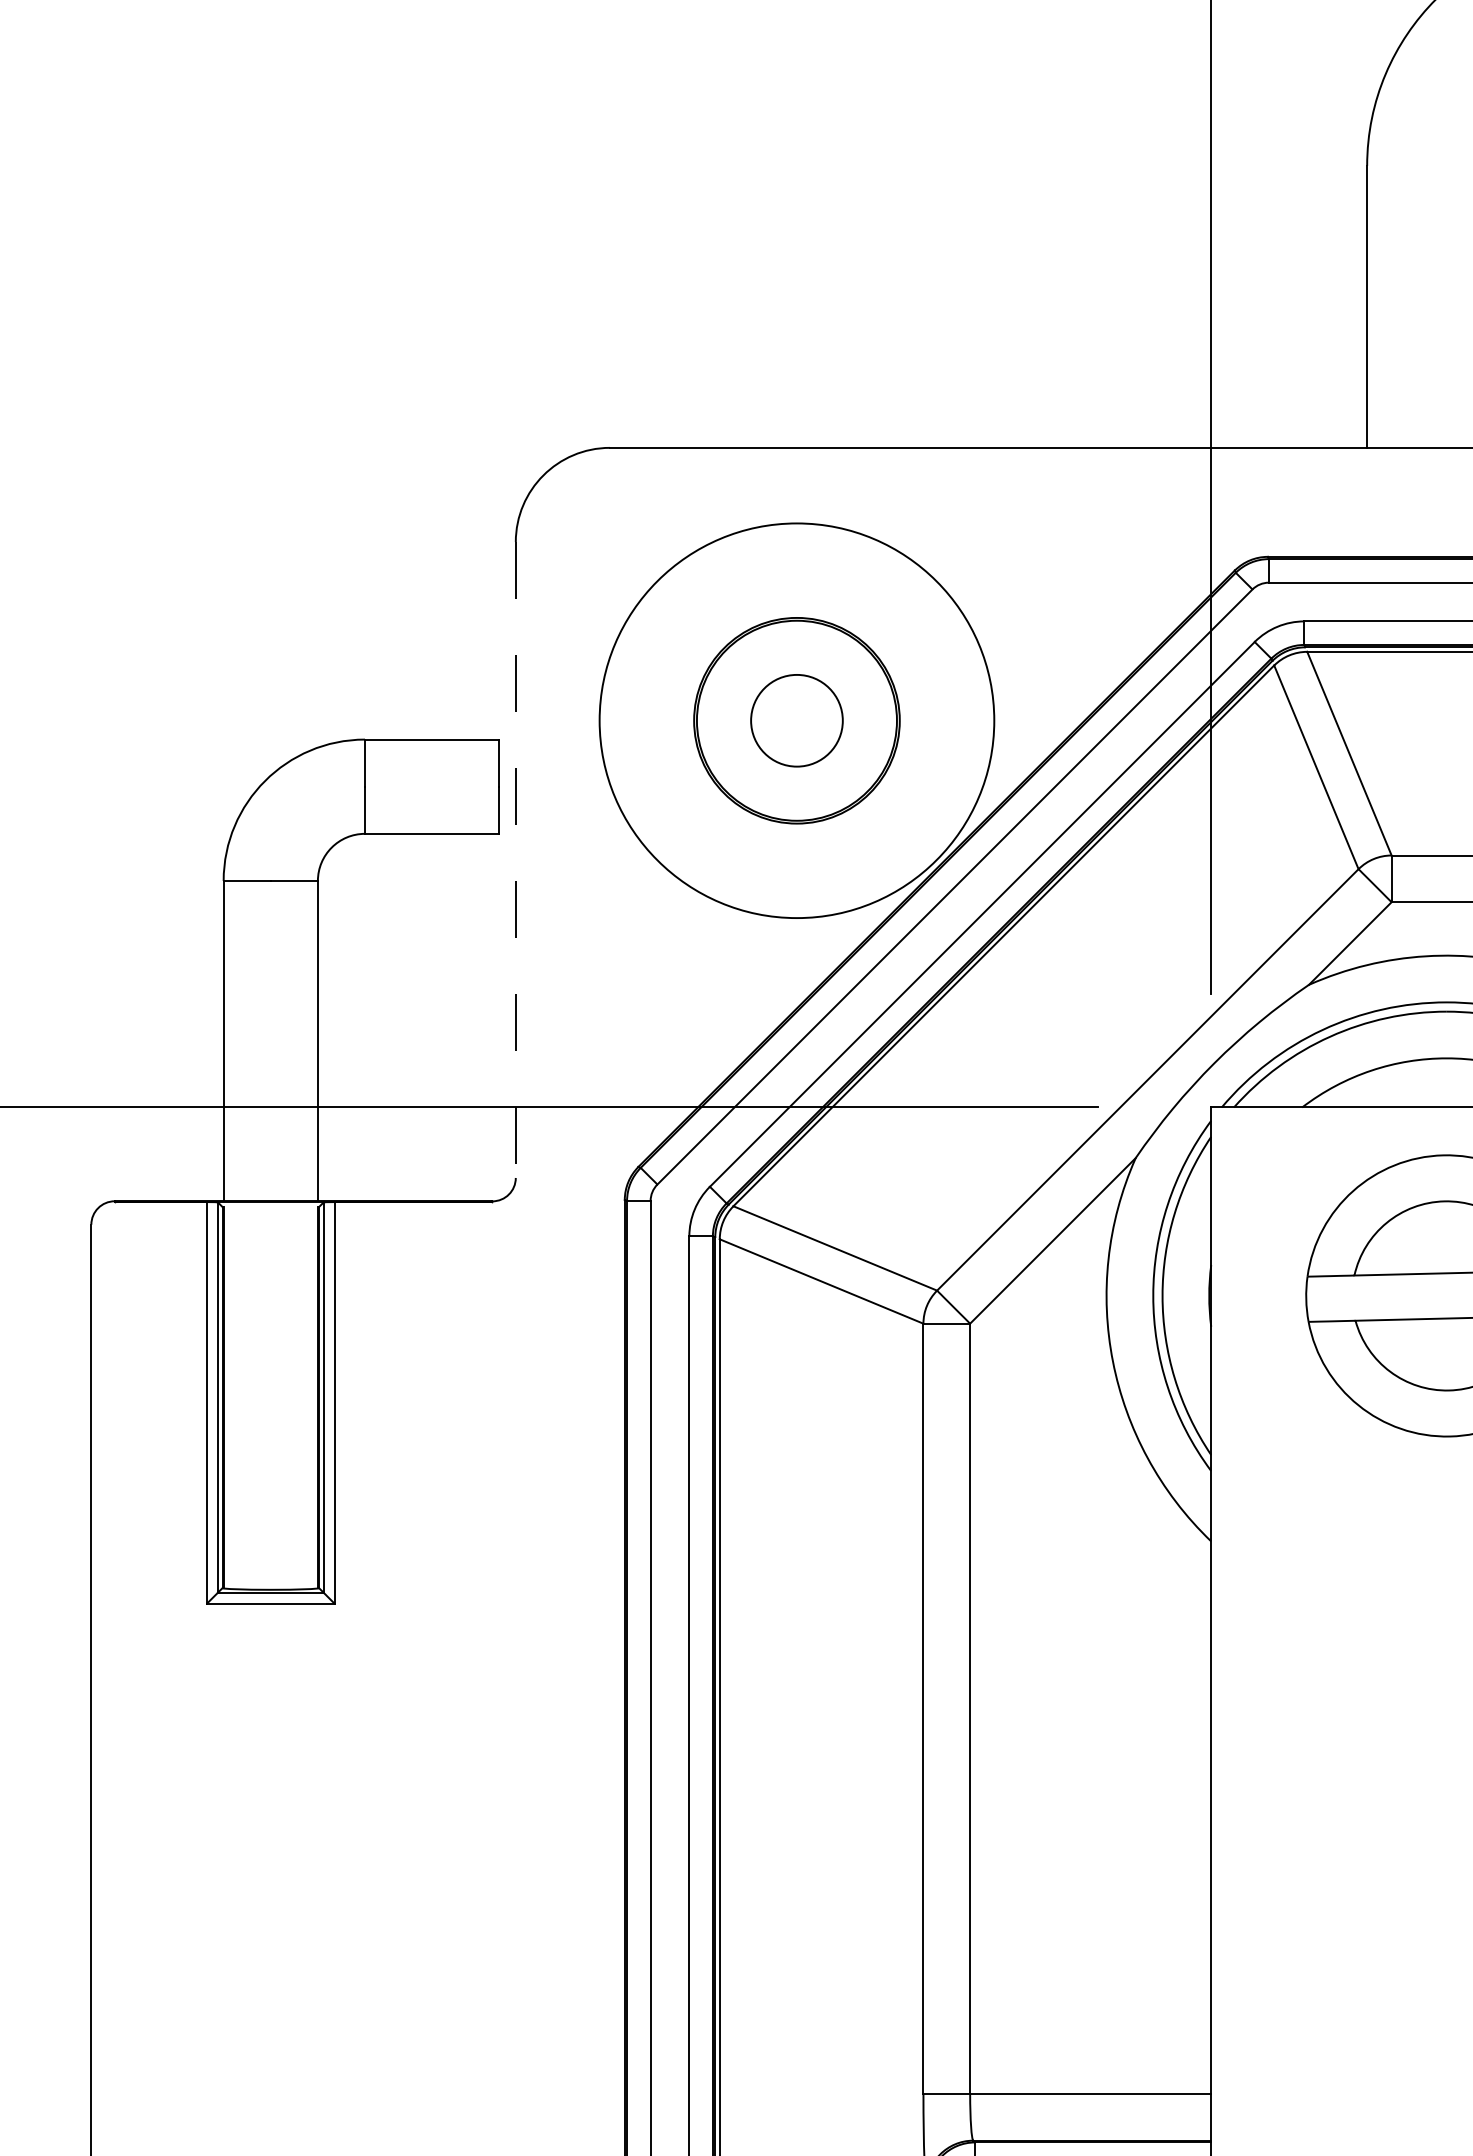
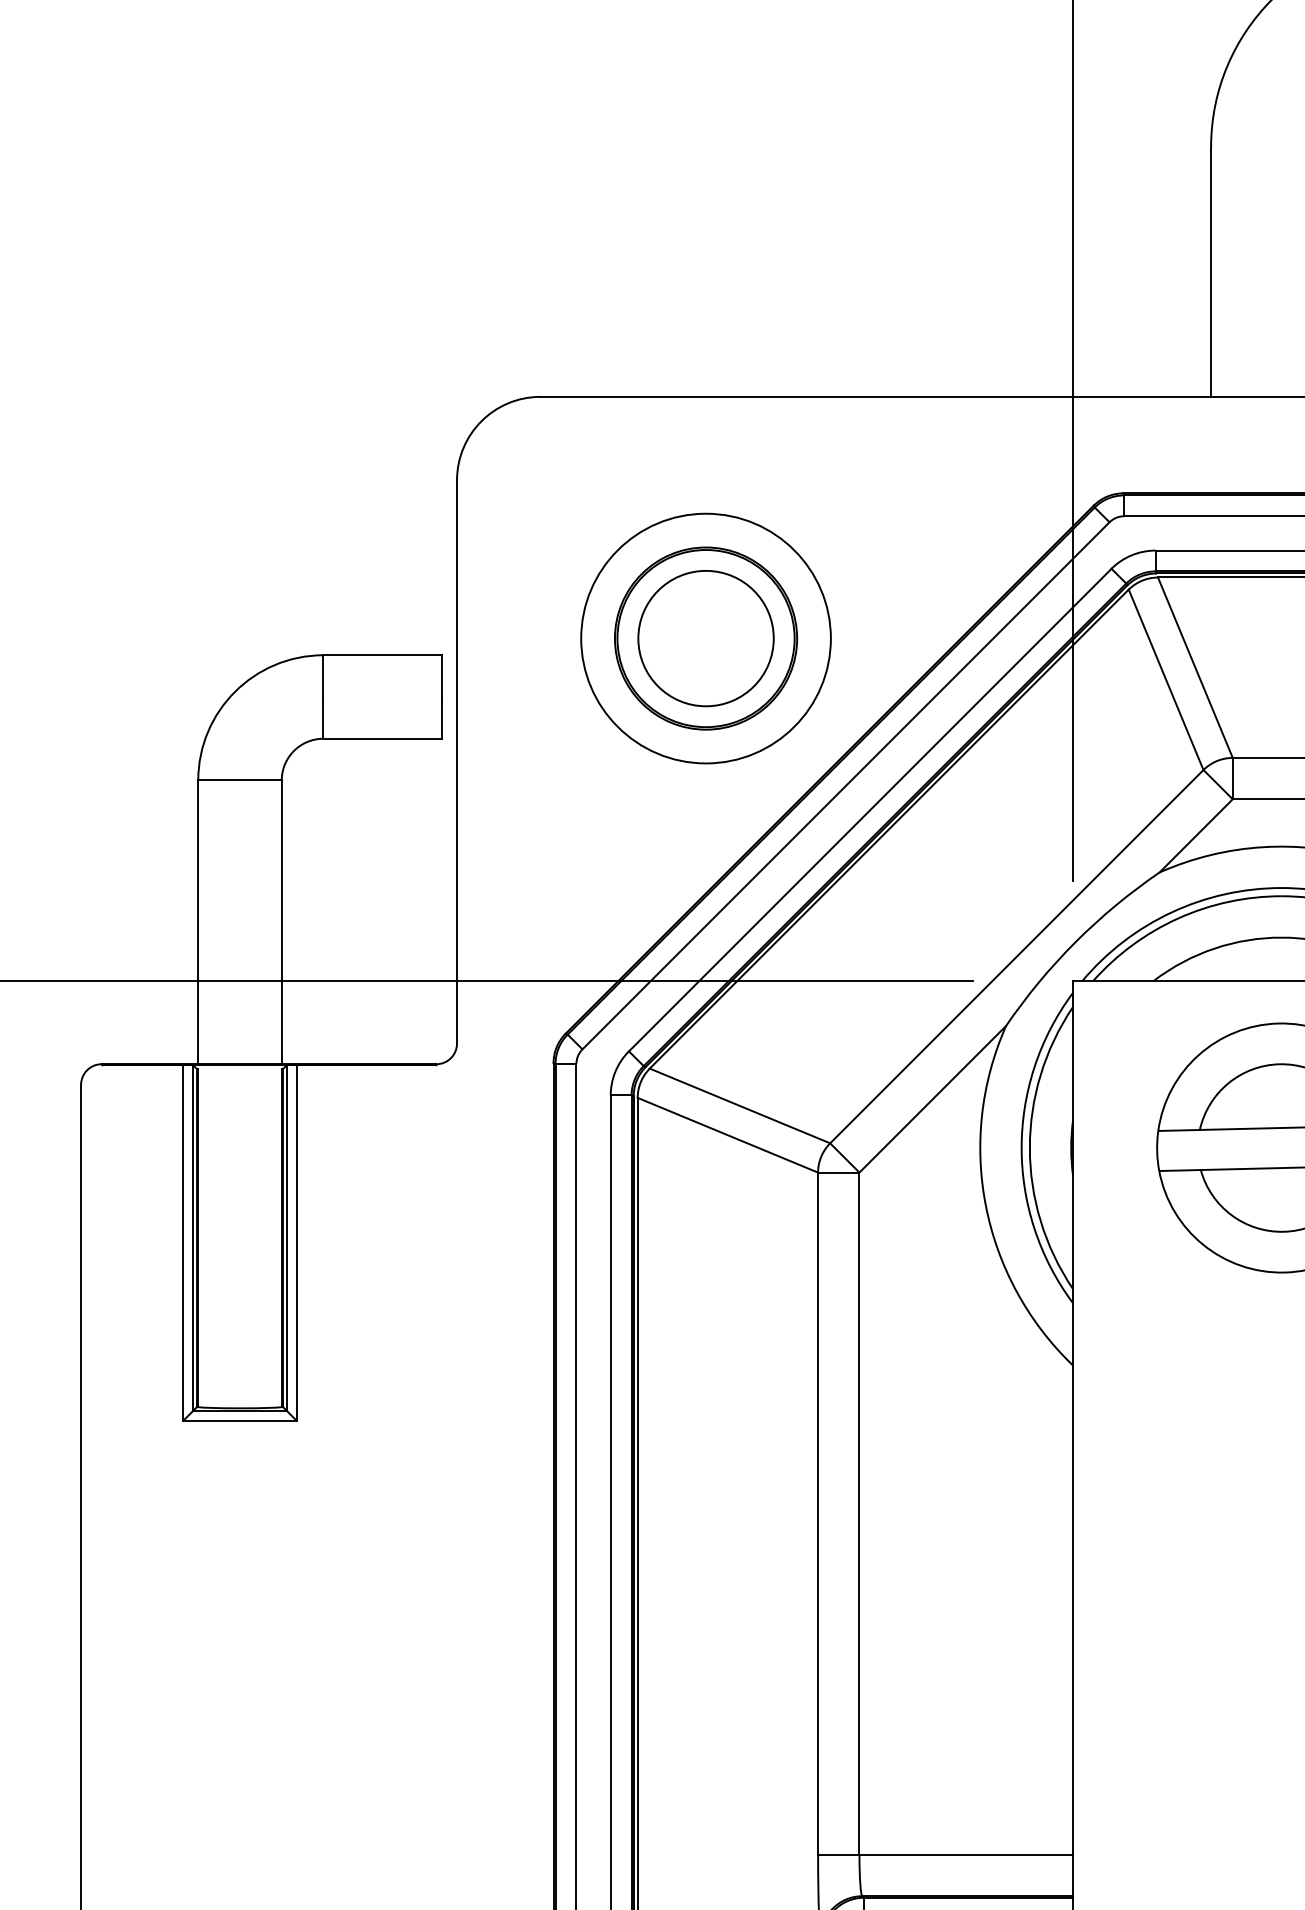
circle: (796, 720) -> (705, 638), size x0.71
circle: (796, 720) -> (705, 638), size x1.67
line: (516, 859) -> (457, 761), dashed -> solid

